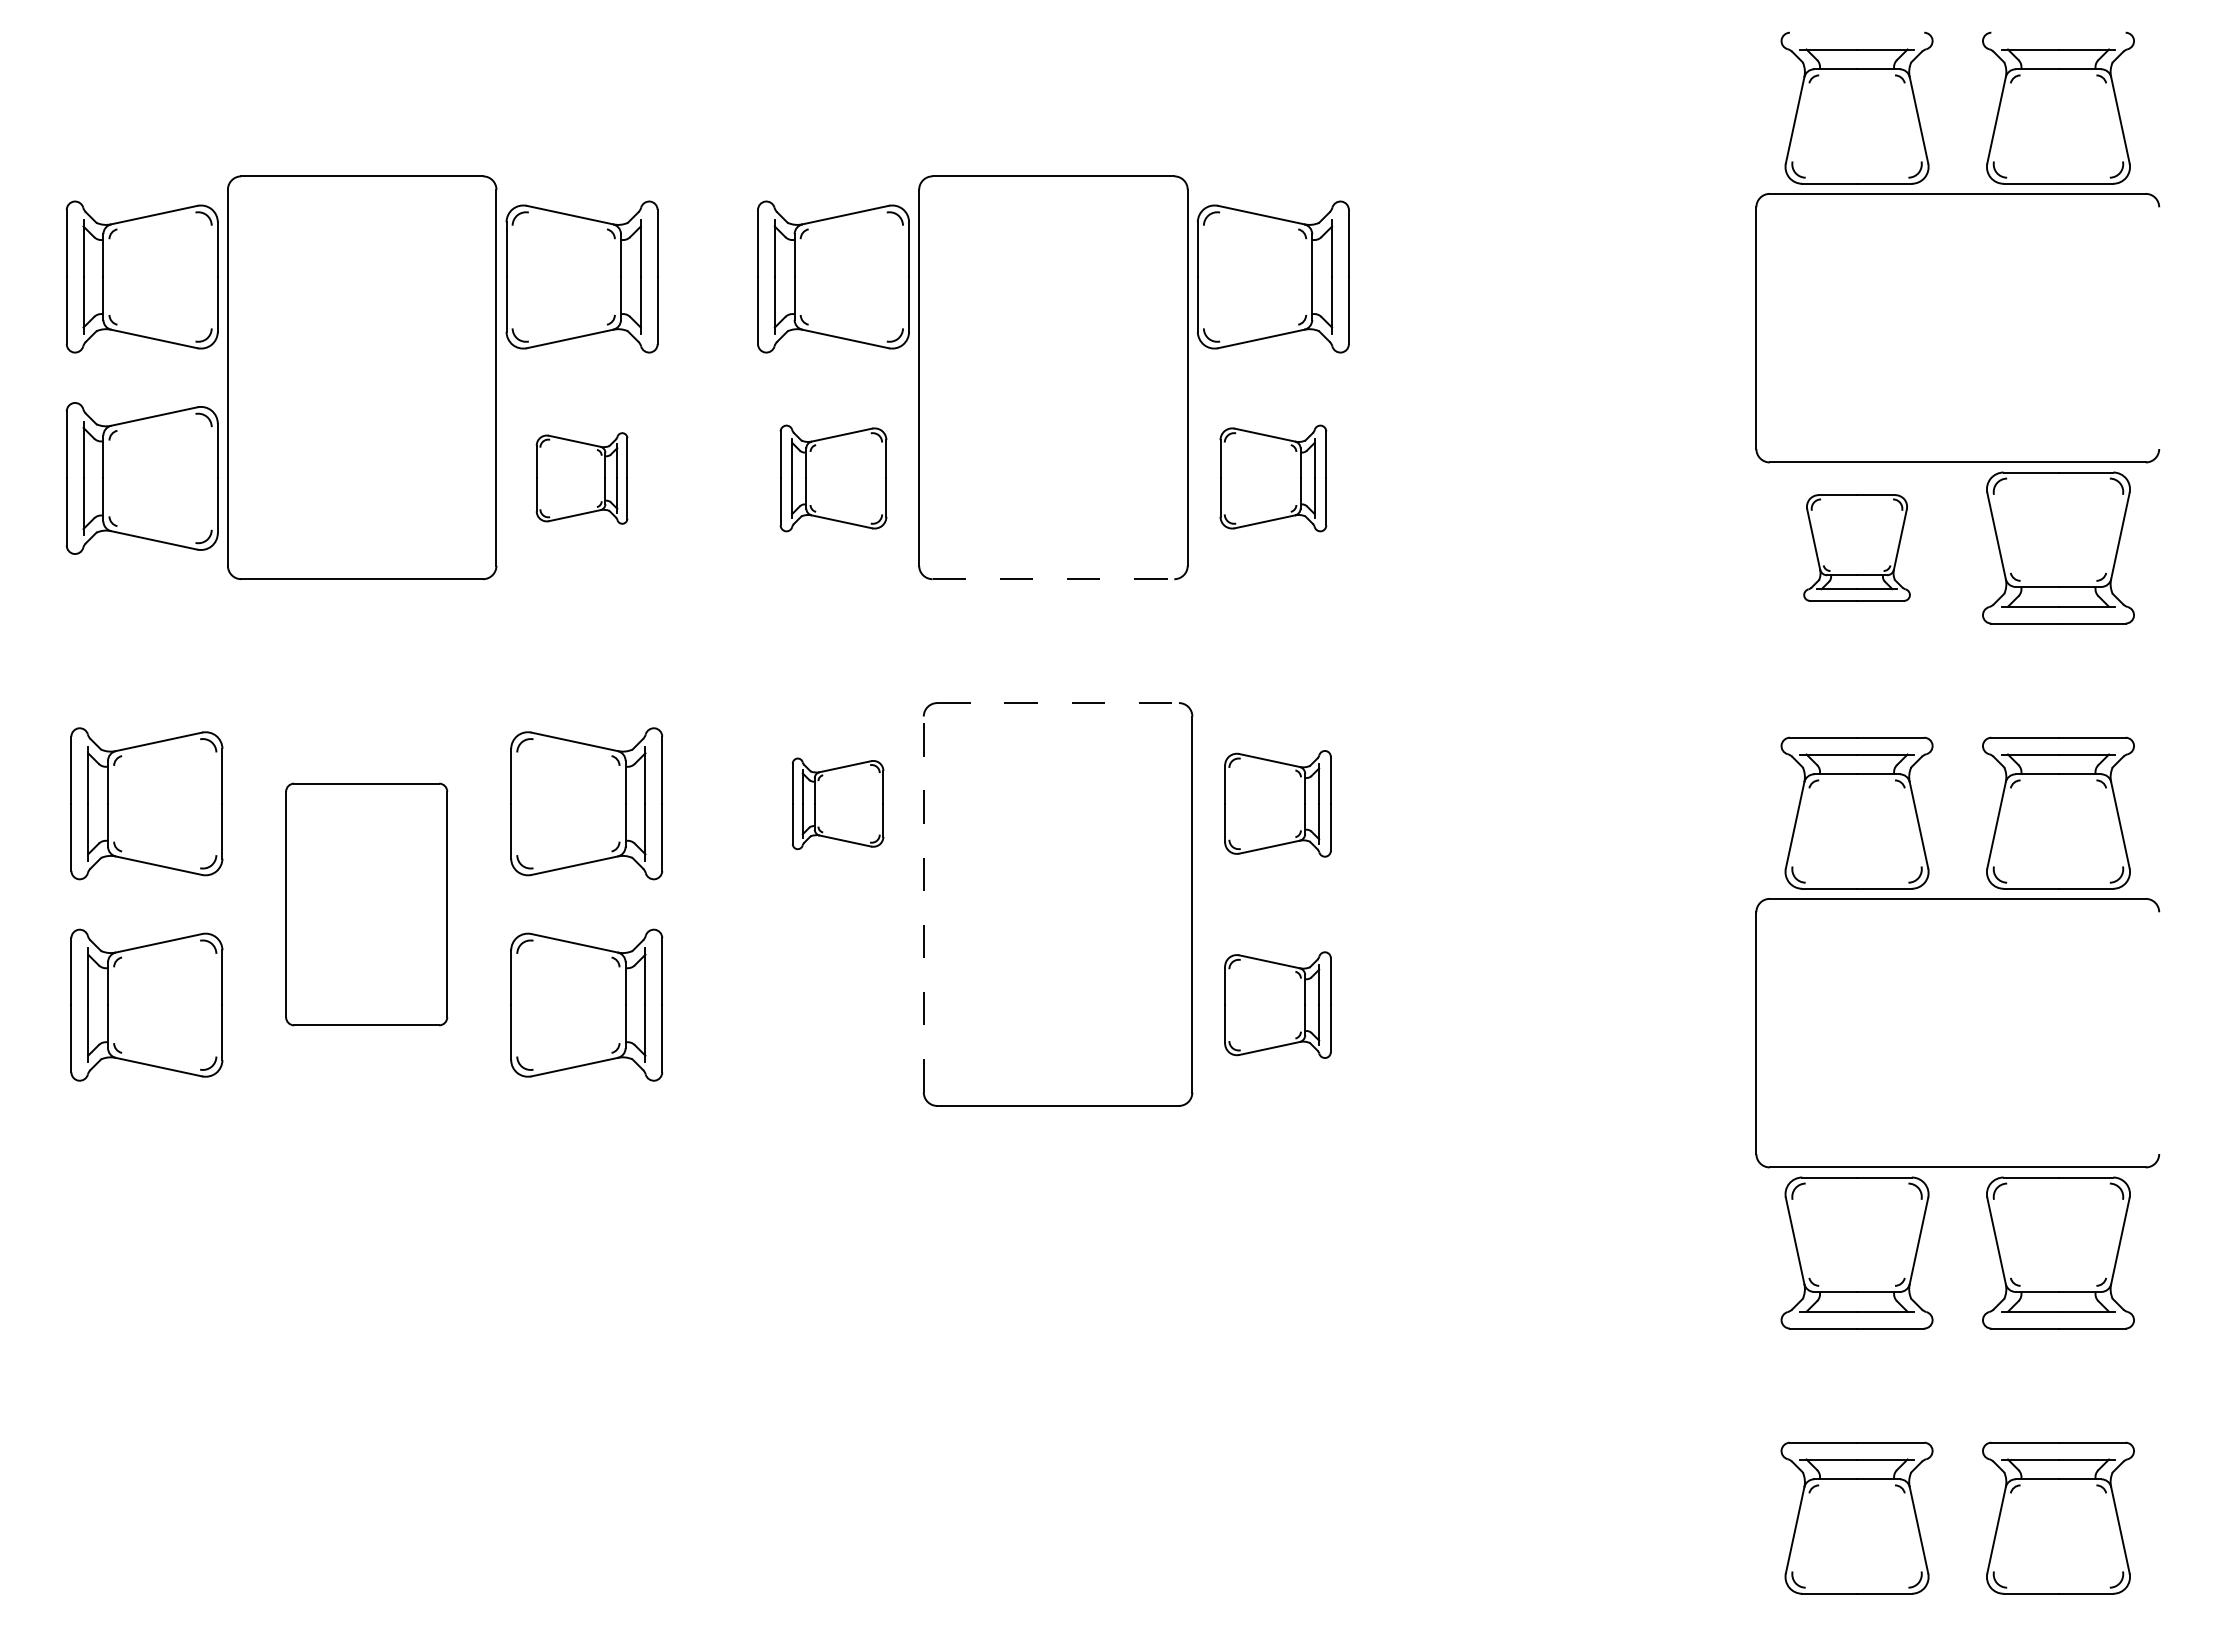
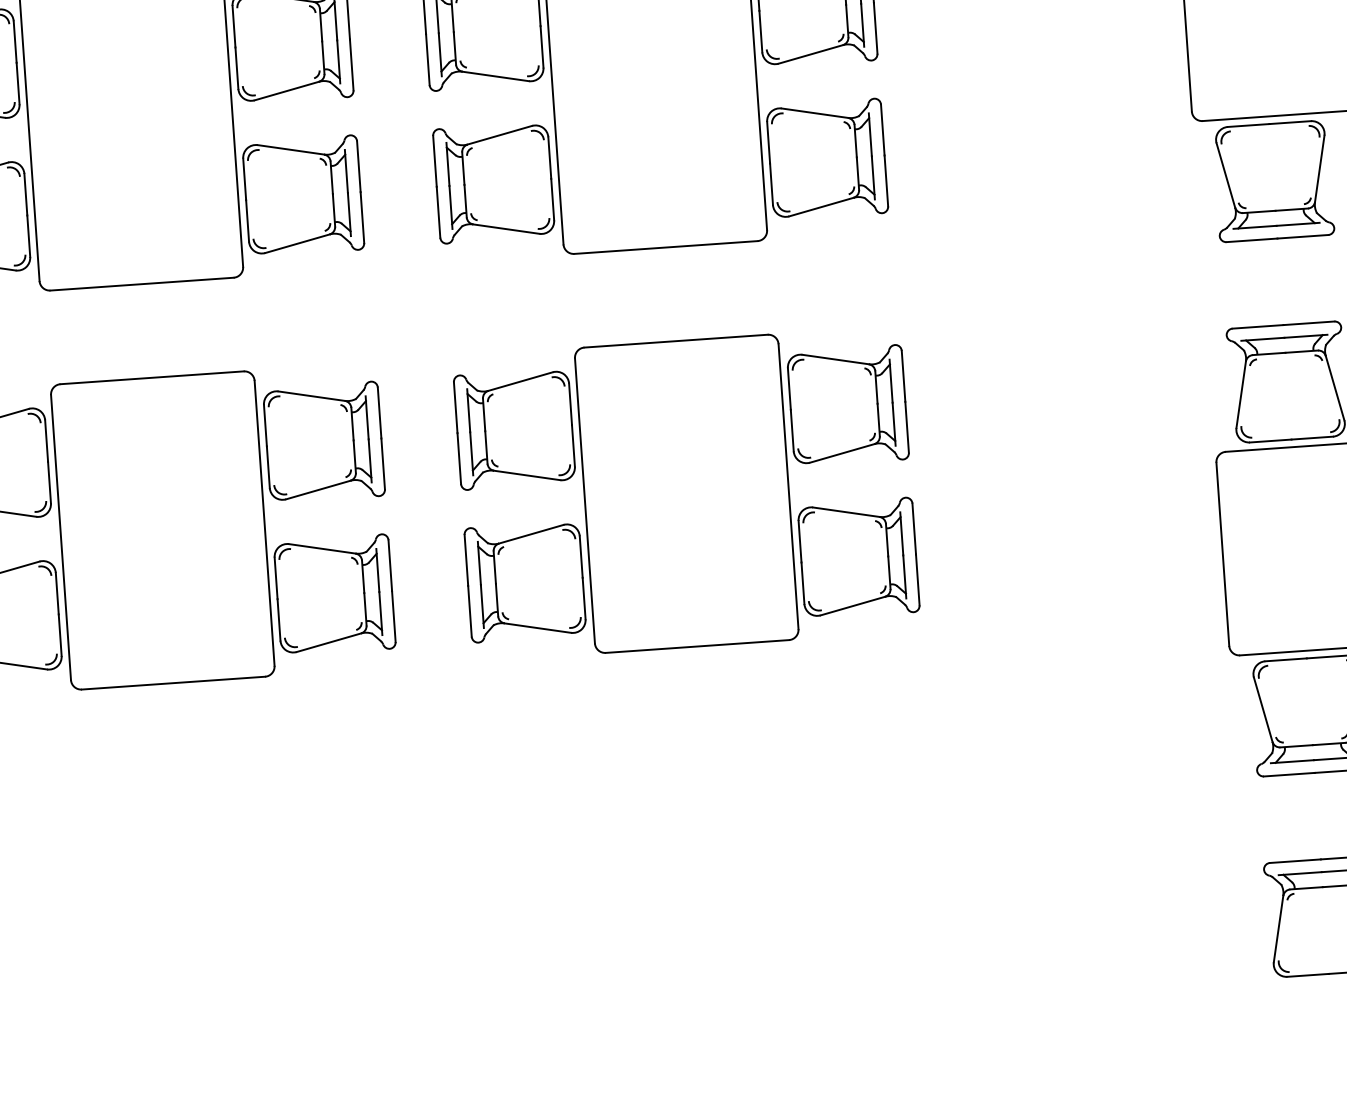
part: (581, 478) -> (302, 196), size x1.67
part: (833, 478) -> (493, 182), size x1.43
part: (1273, 478) -> (827, 159), size x1.43
part: (1856, 547) -> (1272, 180), size x1.43
line: (1053, 579) -> (666, 247), dashed -> solid
line: (1058, 703) -> (676, 341), dashed -> solid
part: (837, 803) -> (514, 428), size x1.67
part: (1277, 803) -> (847, 405), size x1.43
part: (366, 904) -> (162, 530), size x1.67
line: (923, 904) -> (584, 500), dashed -> solid
part: (837, 1004) -> (524, 581), added
part: (1277, 1004) -> (858, 557), size x1.43

